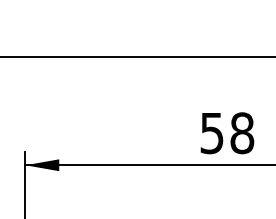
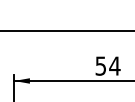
text: (241, 131) -> (114, 65), 58 -> 54

